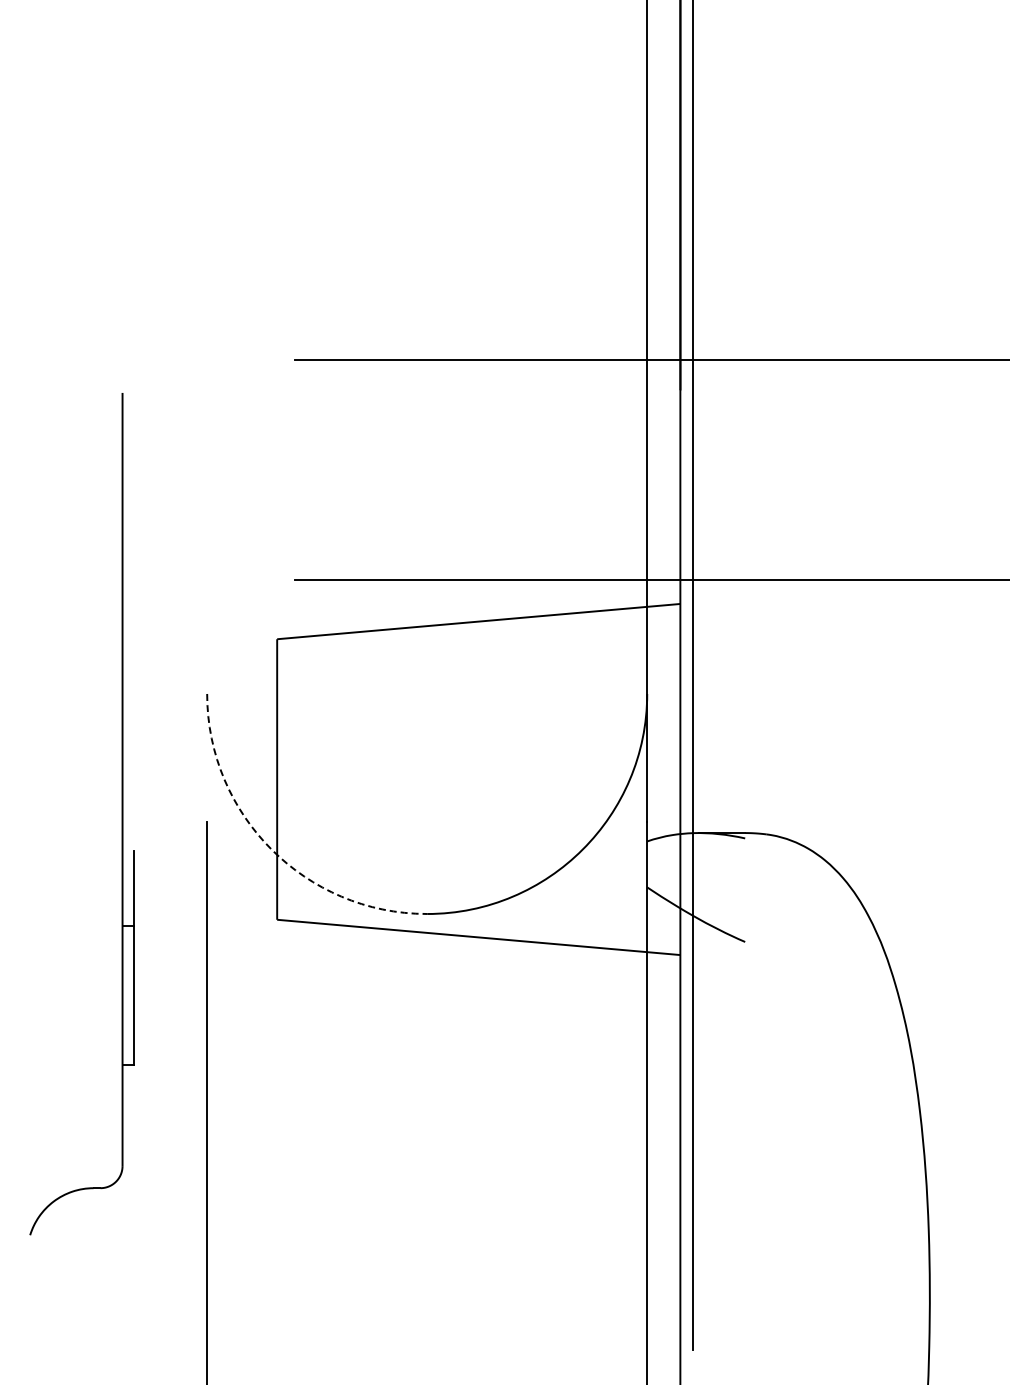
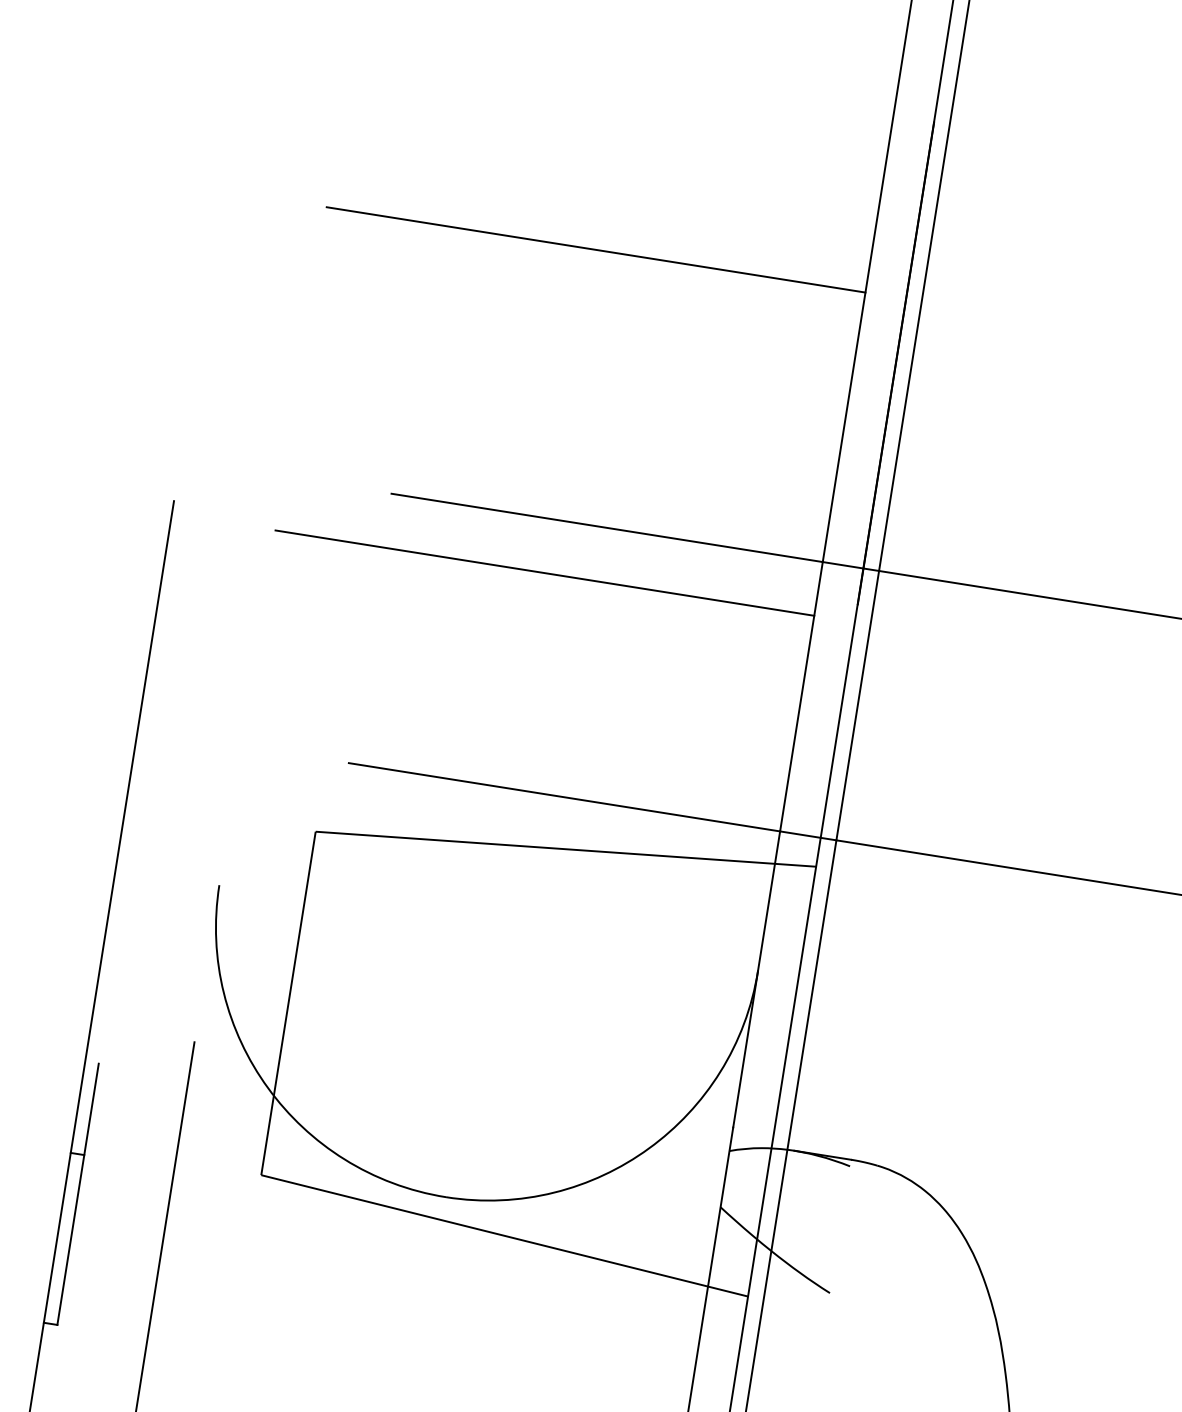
line: (427, 140) -> (596, 250), added
line: (427, 404) -> (545, 573), added
arc: (271, 849) -> (267, 1088), dashed -> solid

